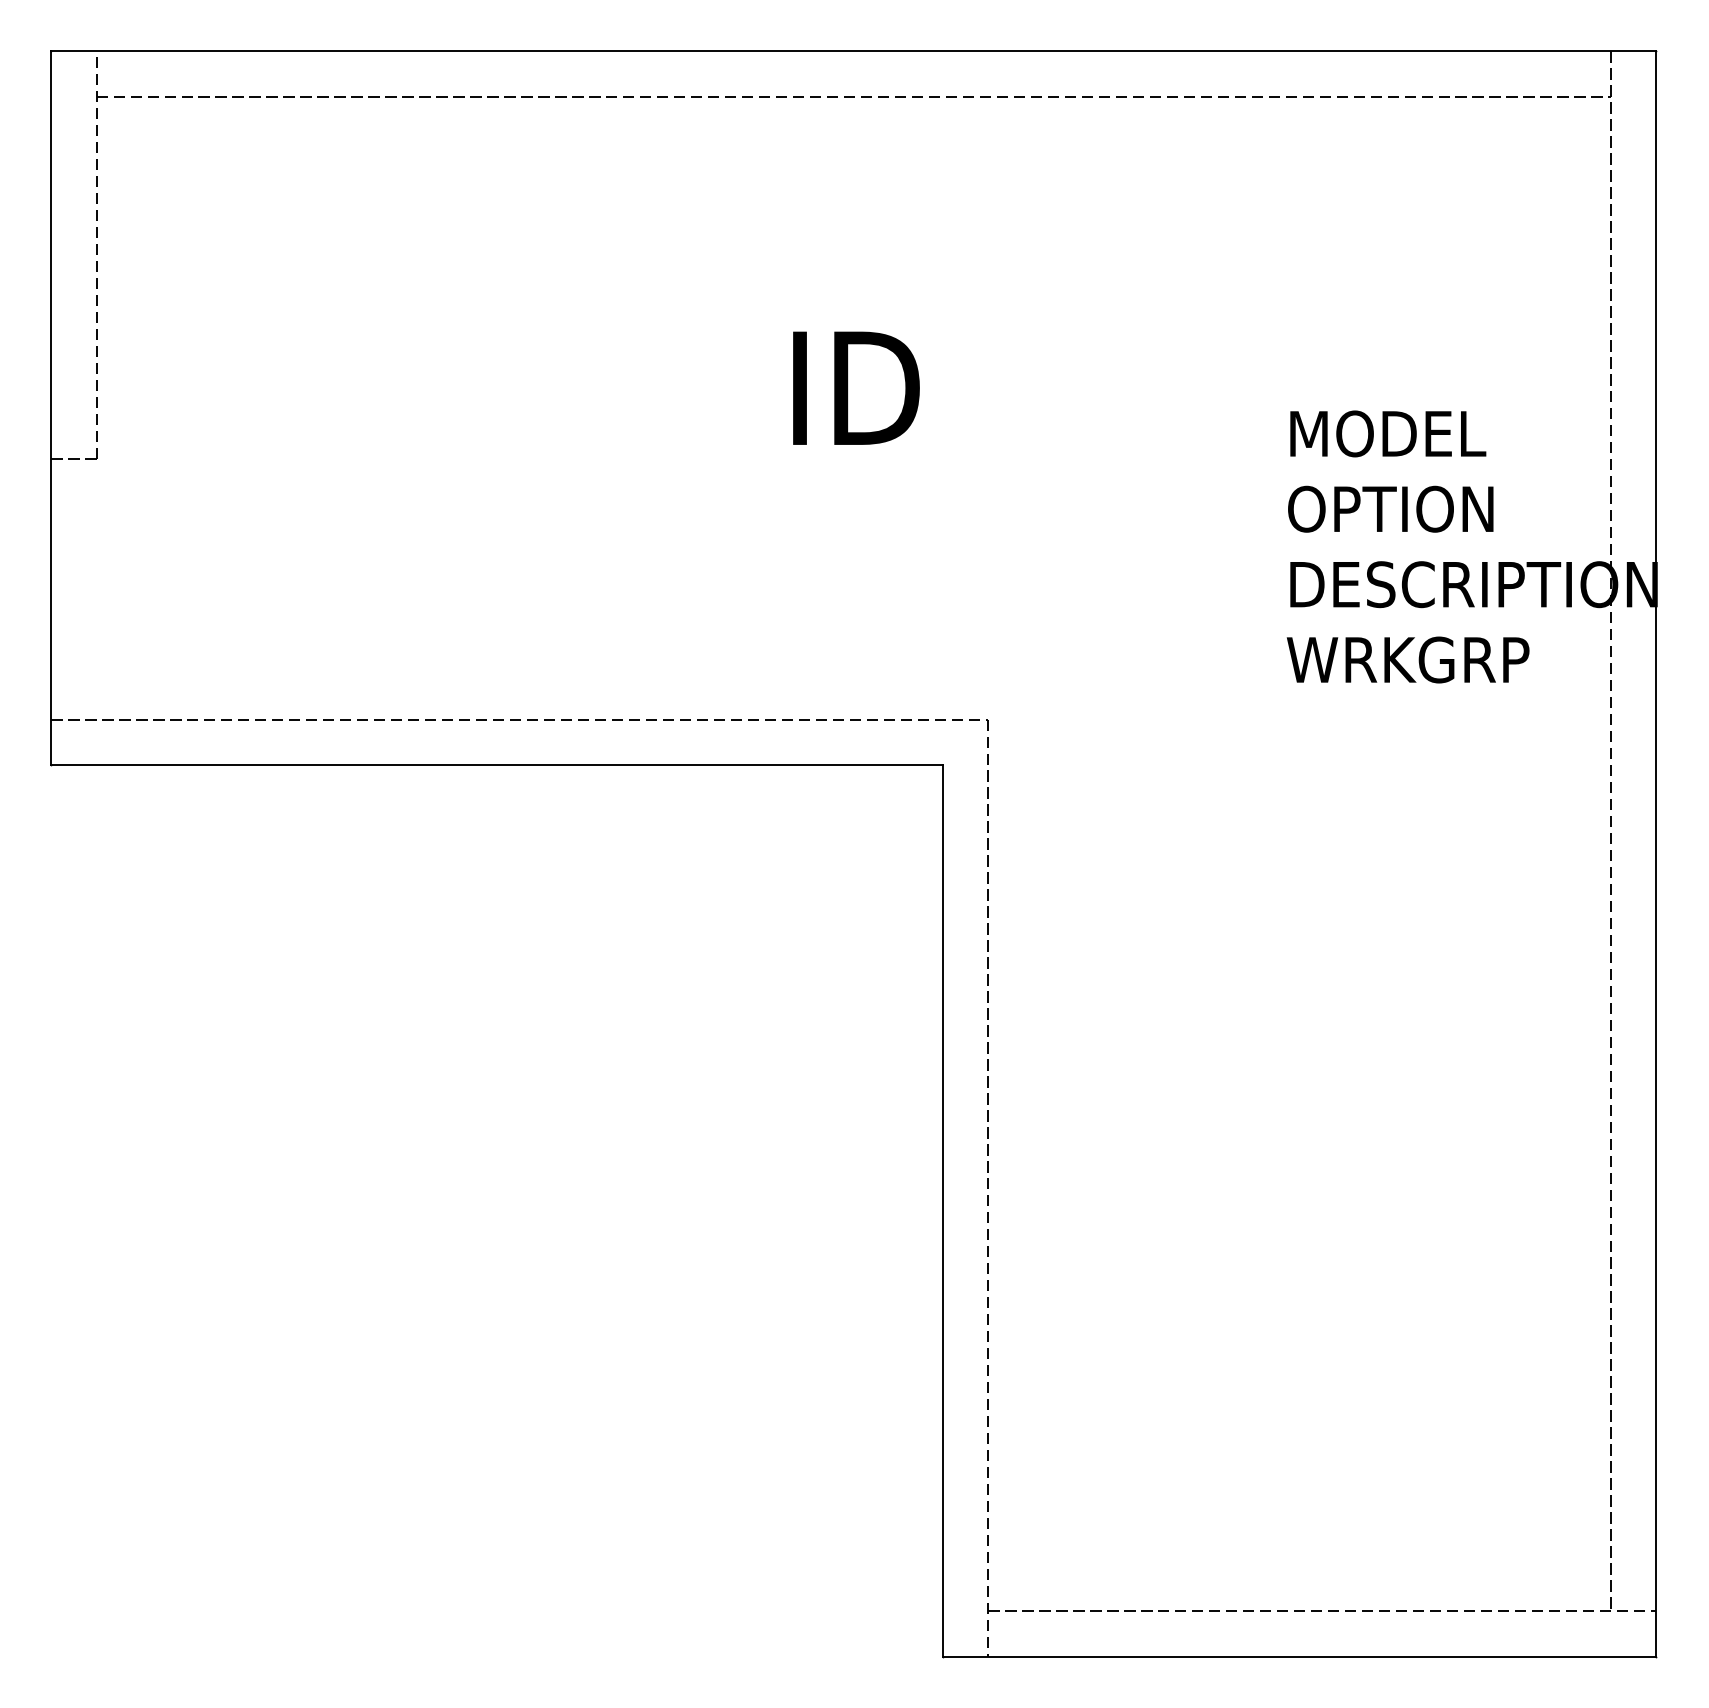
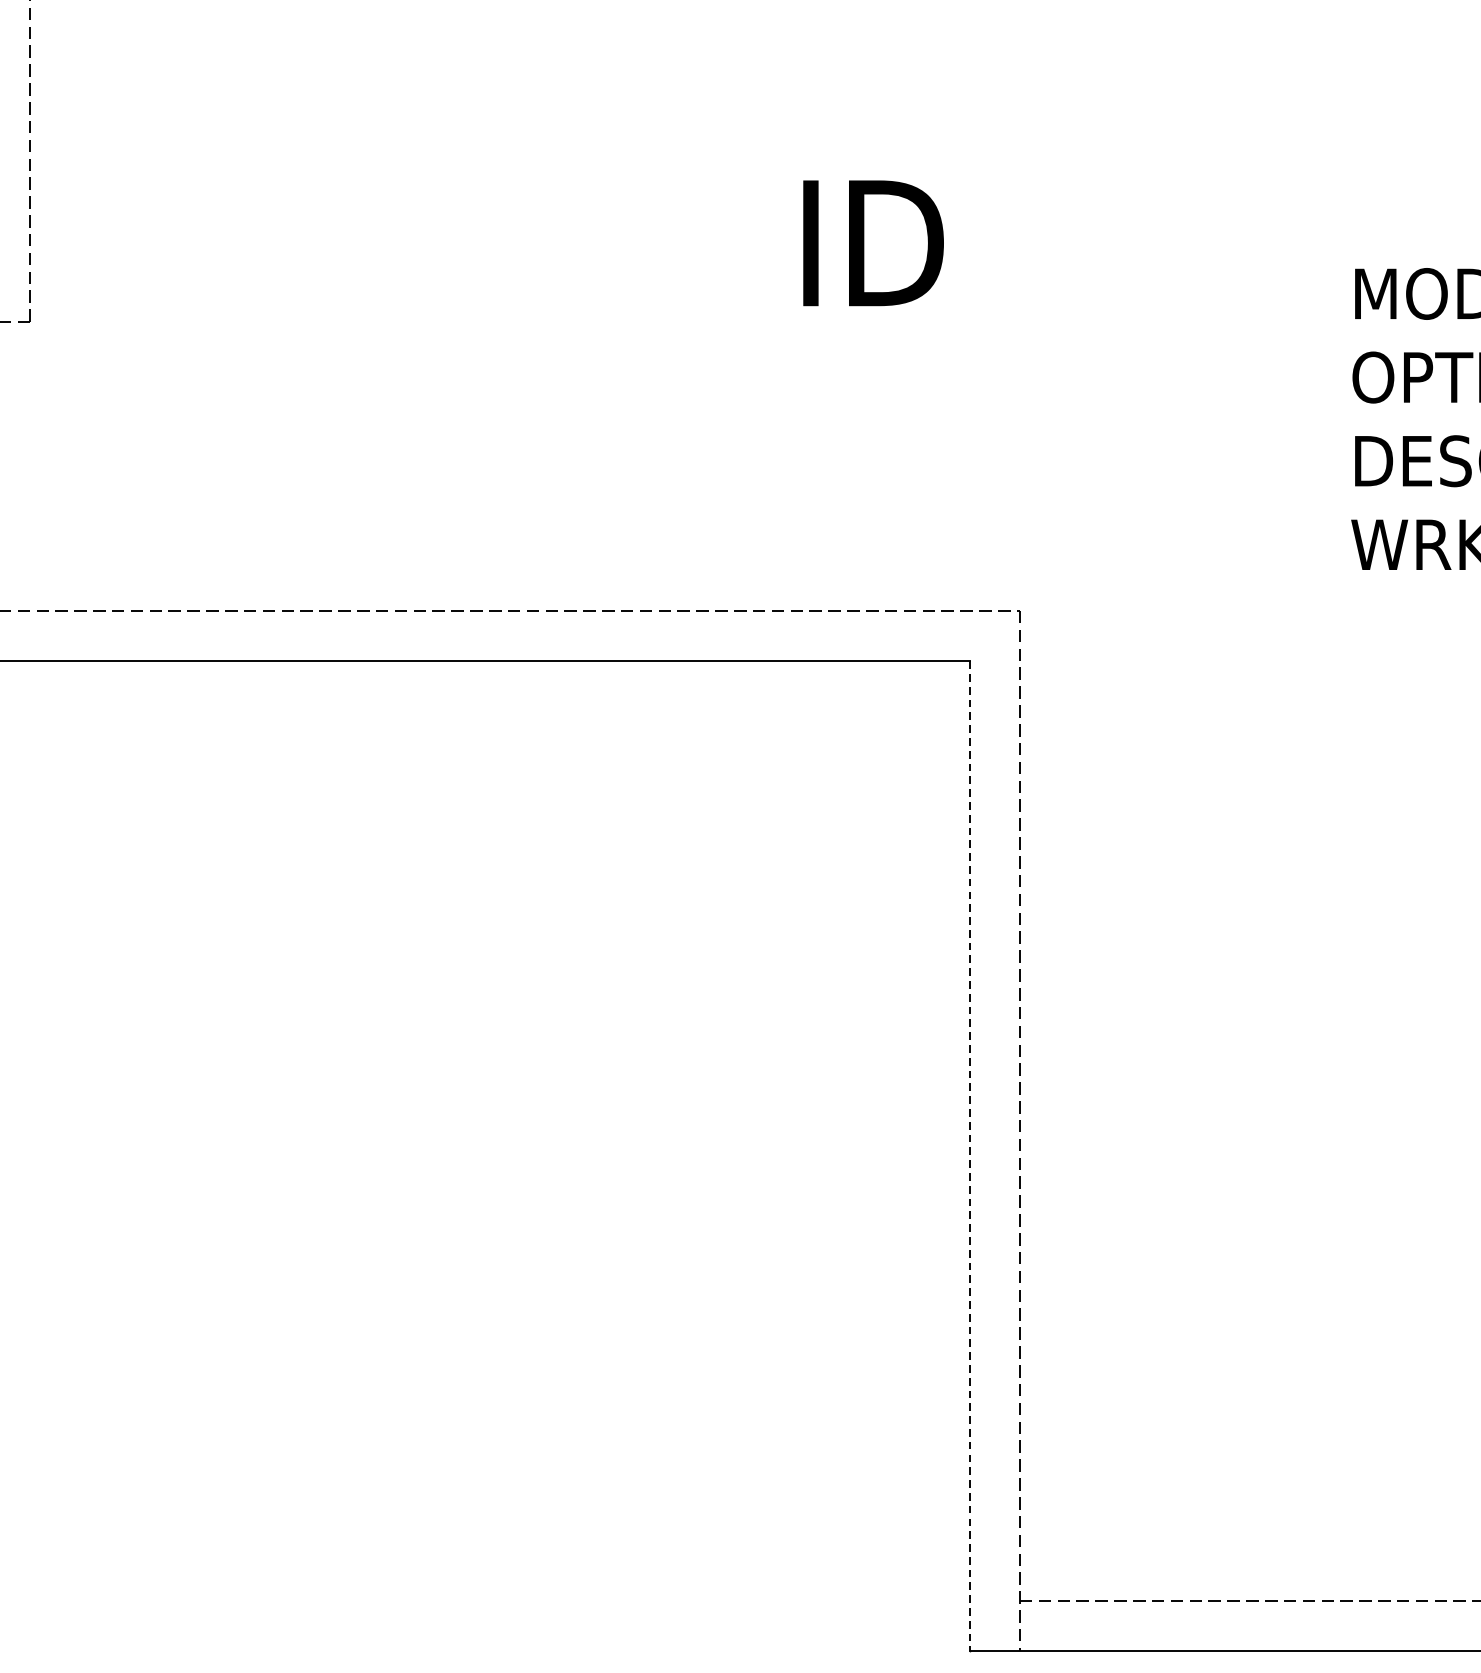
line: (942, 1210) -> (969, 1155), solid -> dashed

